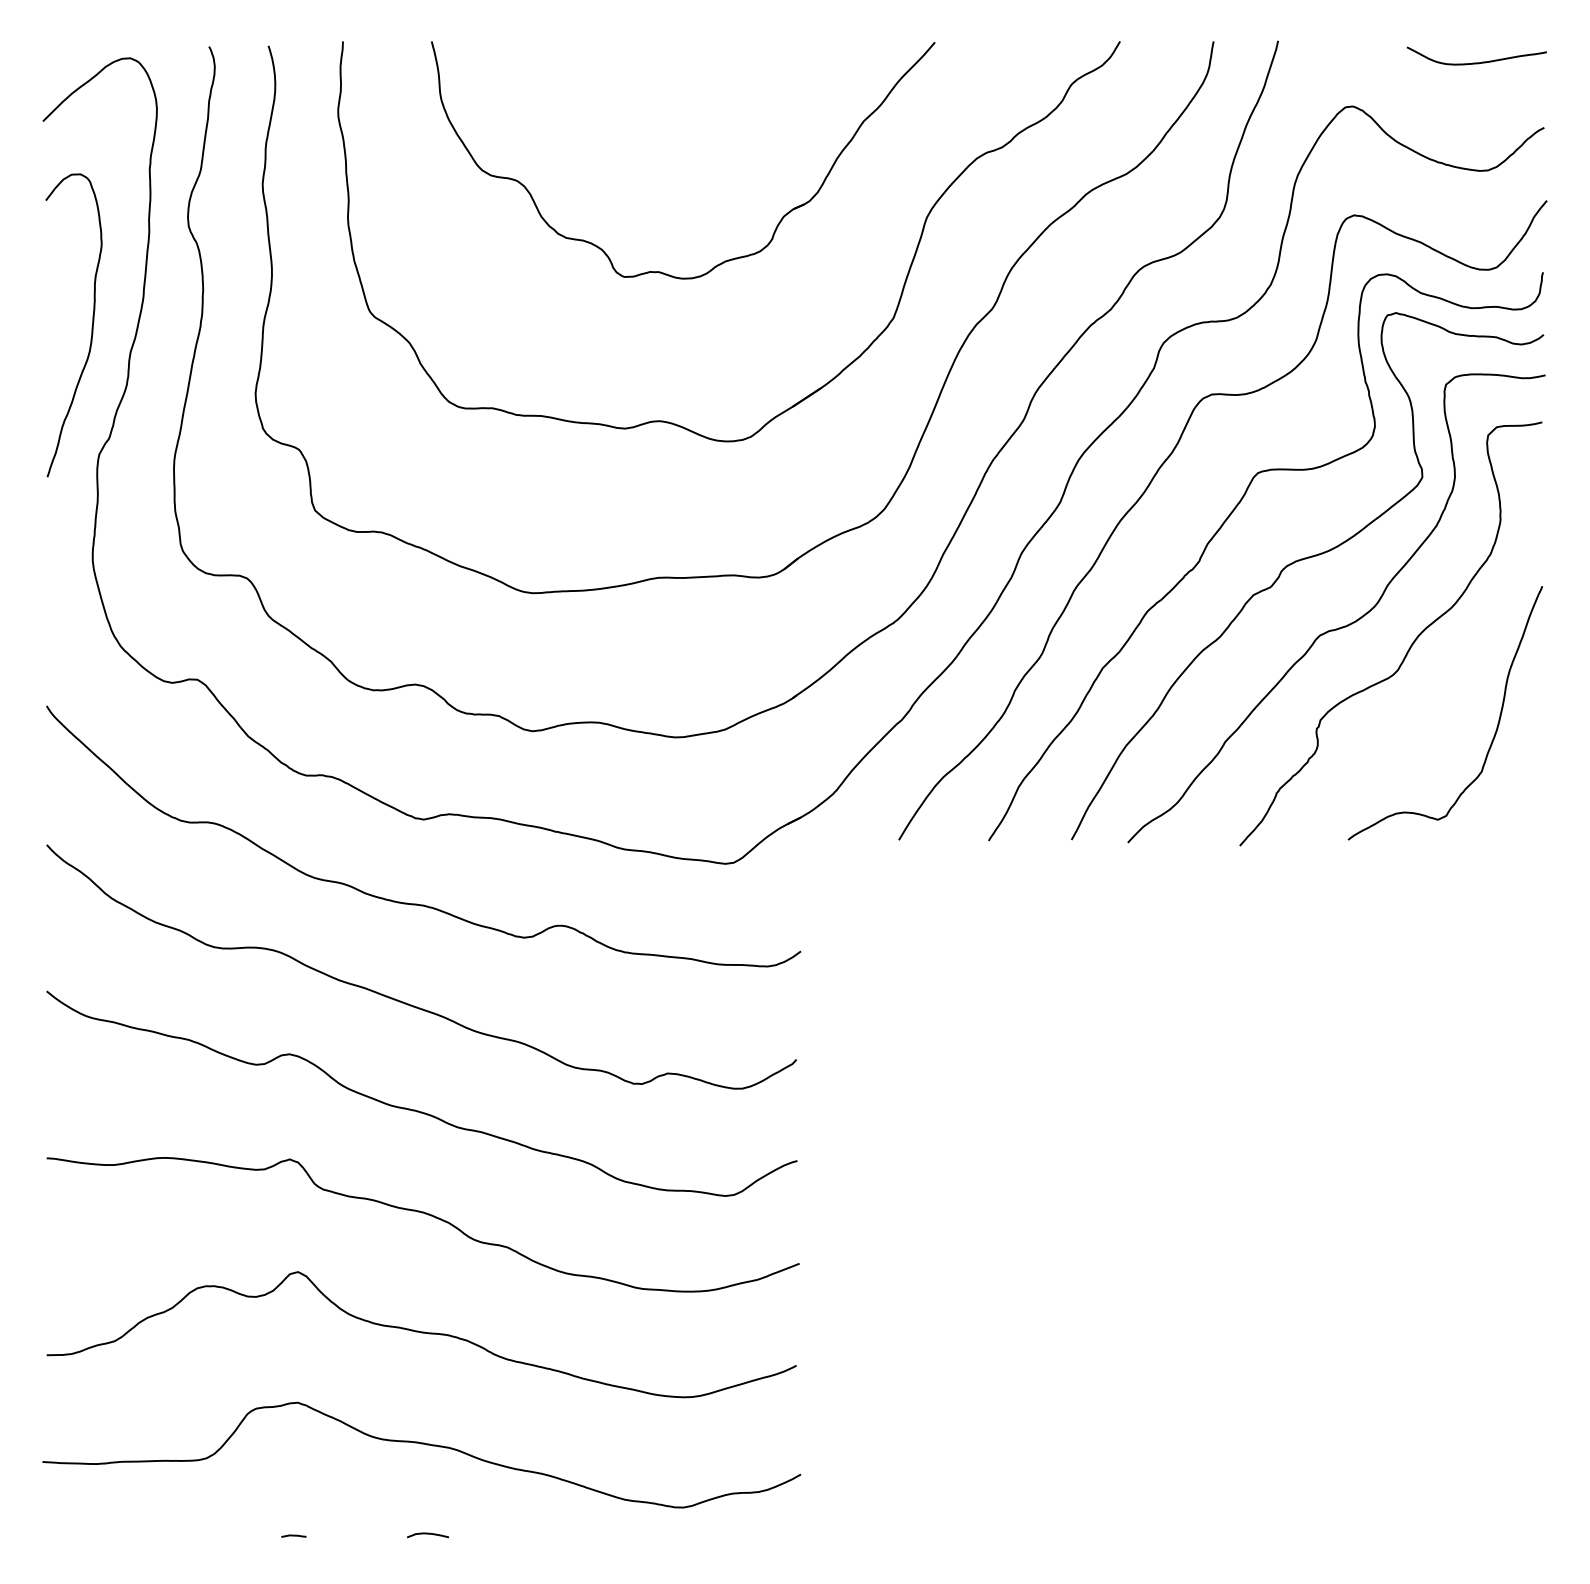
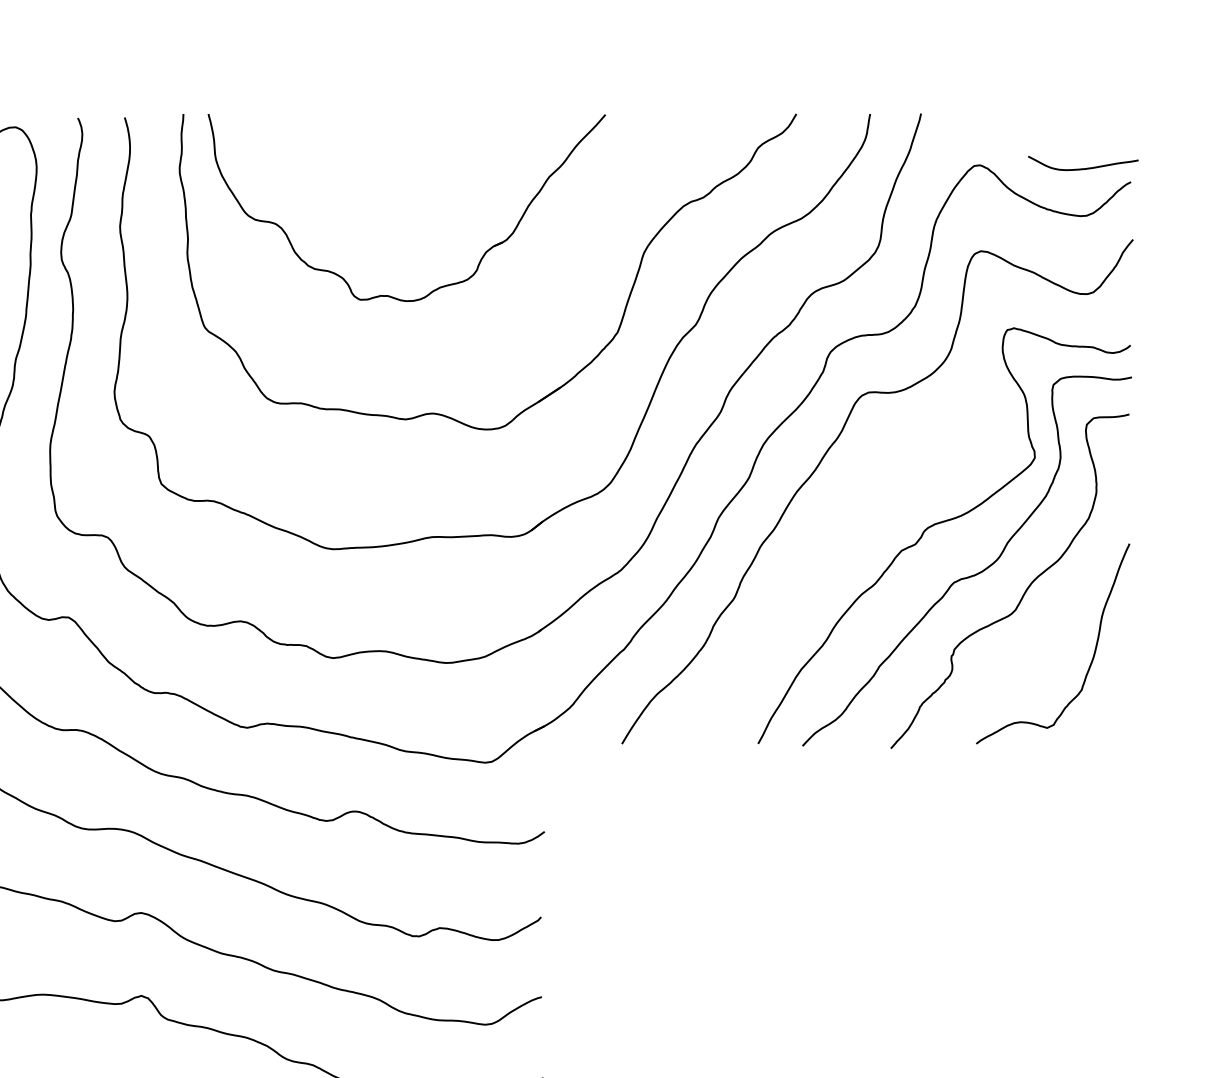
curve: (1476, 62) -> (1083, 168), moved
part: (725, 260) -> (440, 286), moved
curve: (1221, 528) -> (876, 498), removed

